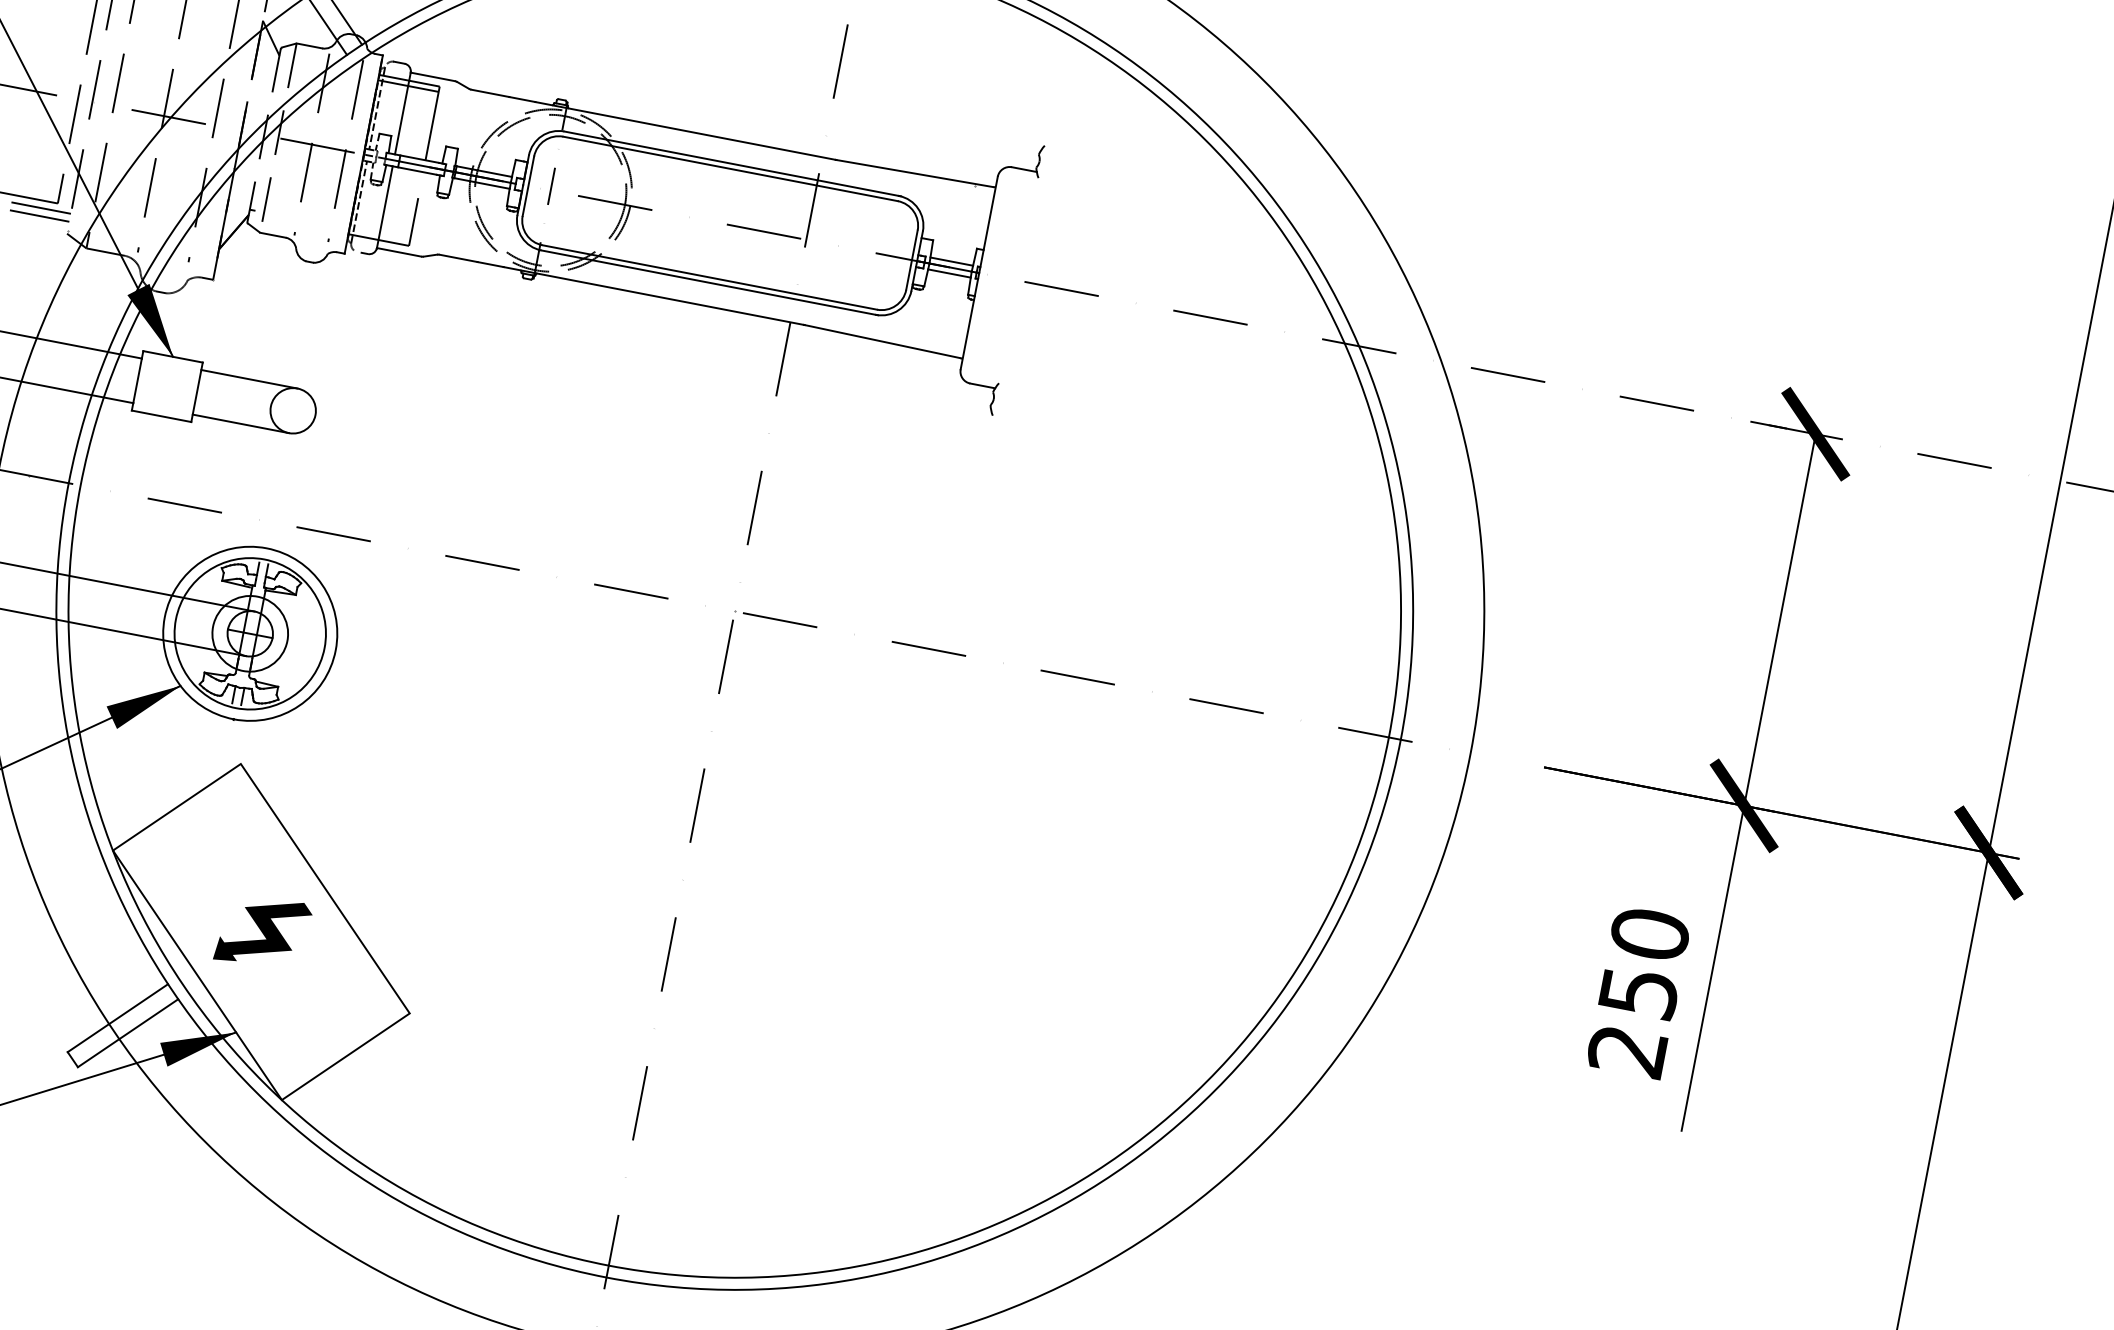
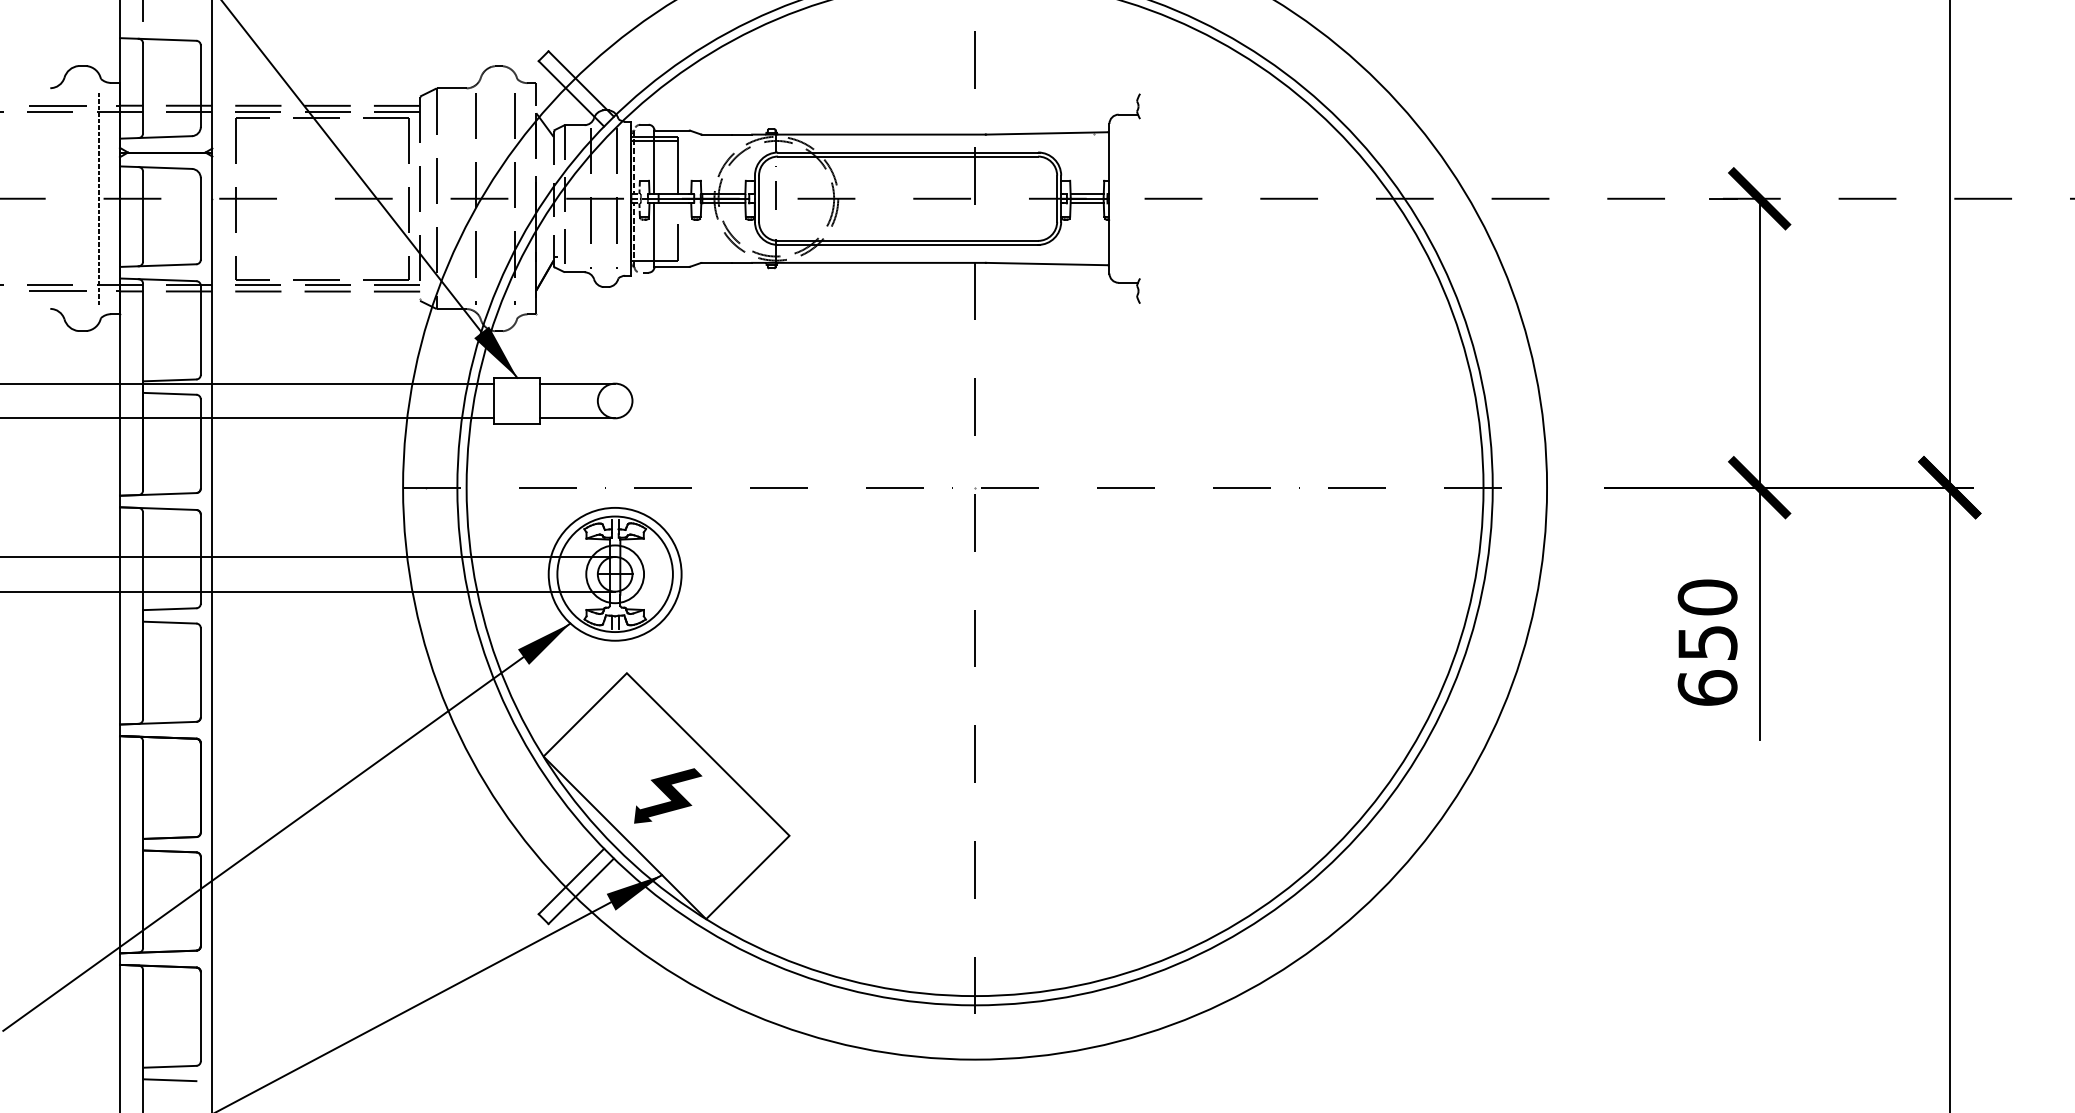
text: (1627, 1050) -> (1707, 687), 250 -> 650

